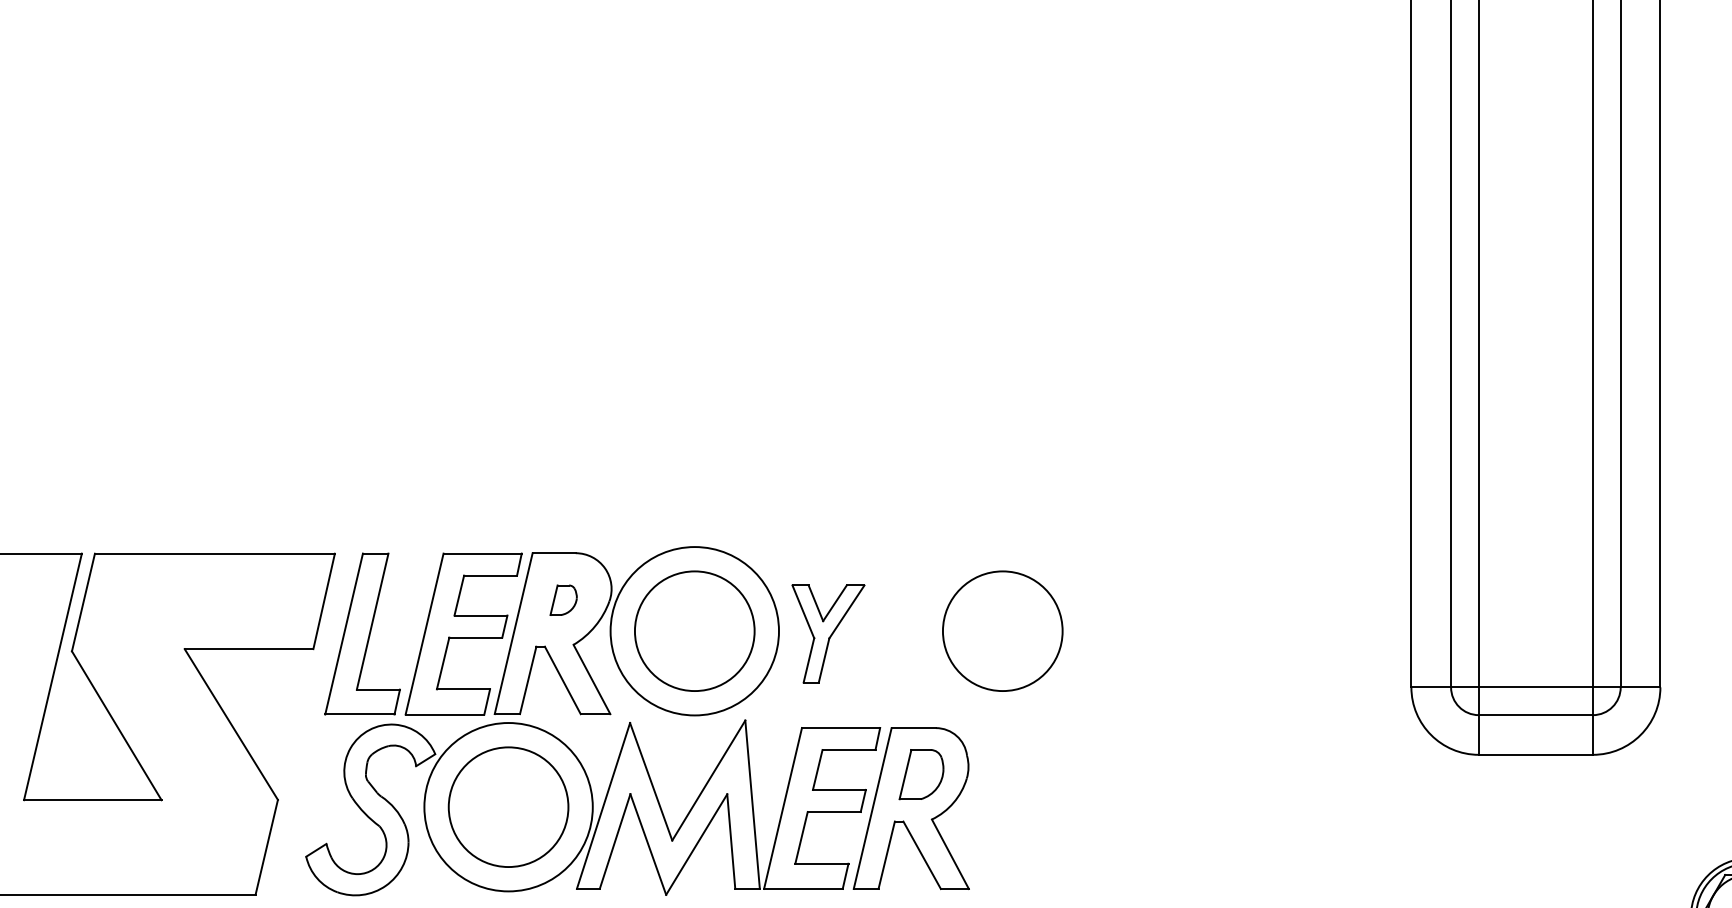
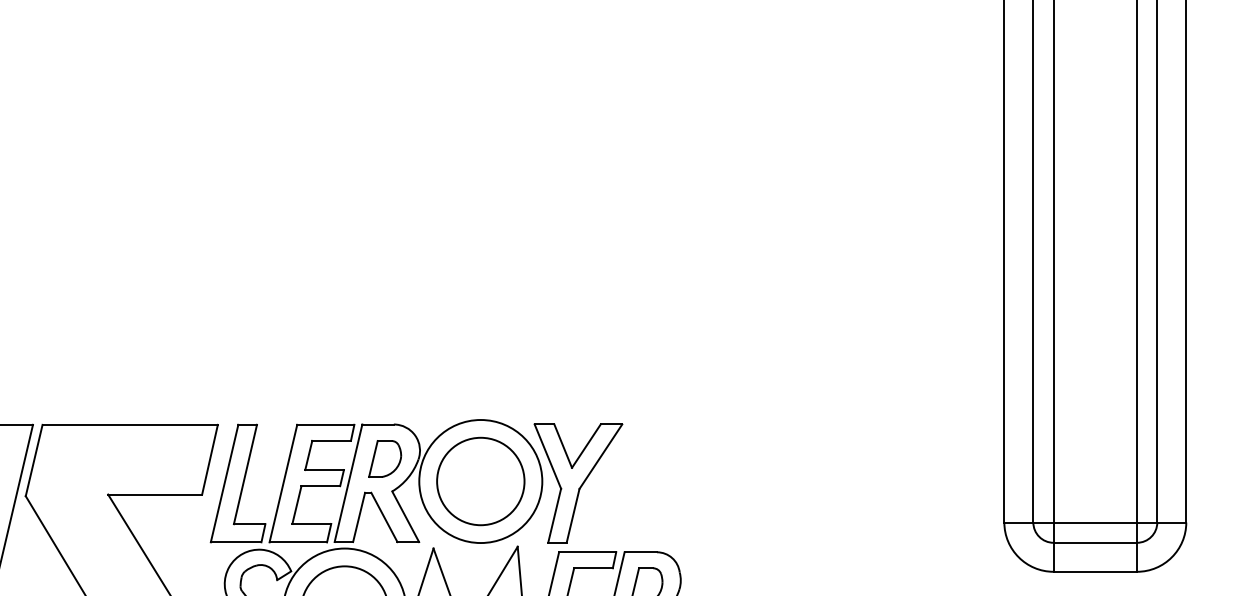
part: (563, 599) -> (384, 458), size x1.67
circle: (1002, 630) -> (705, 480), removed
part: (828, 633) -> (578, 483), size x1.67

